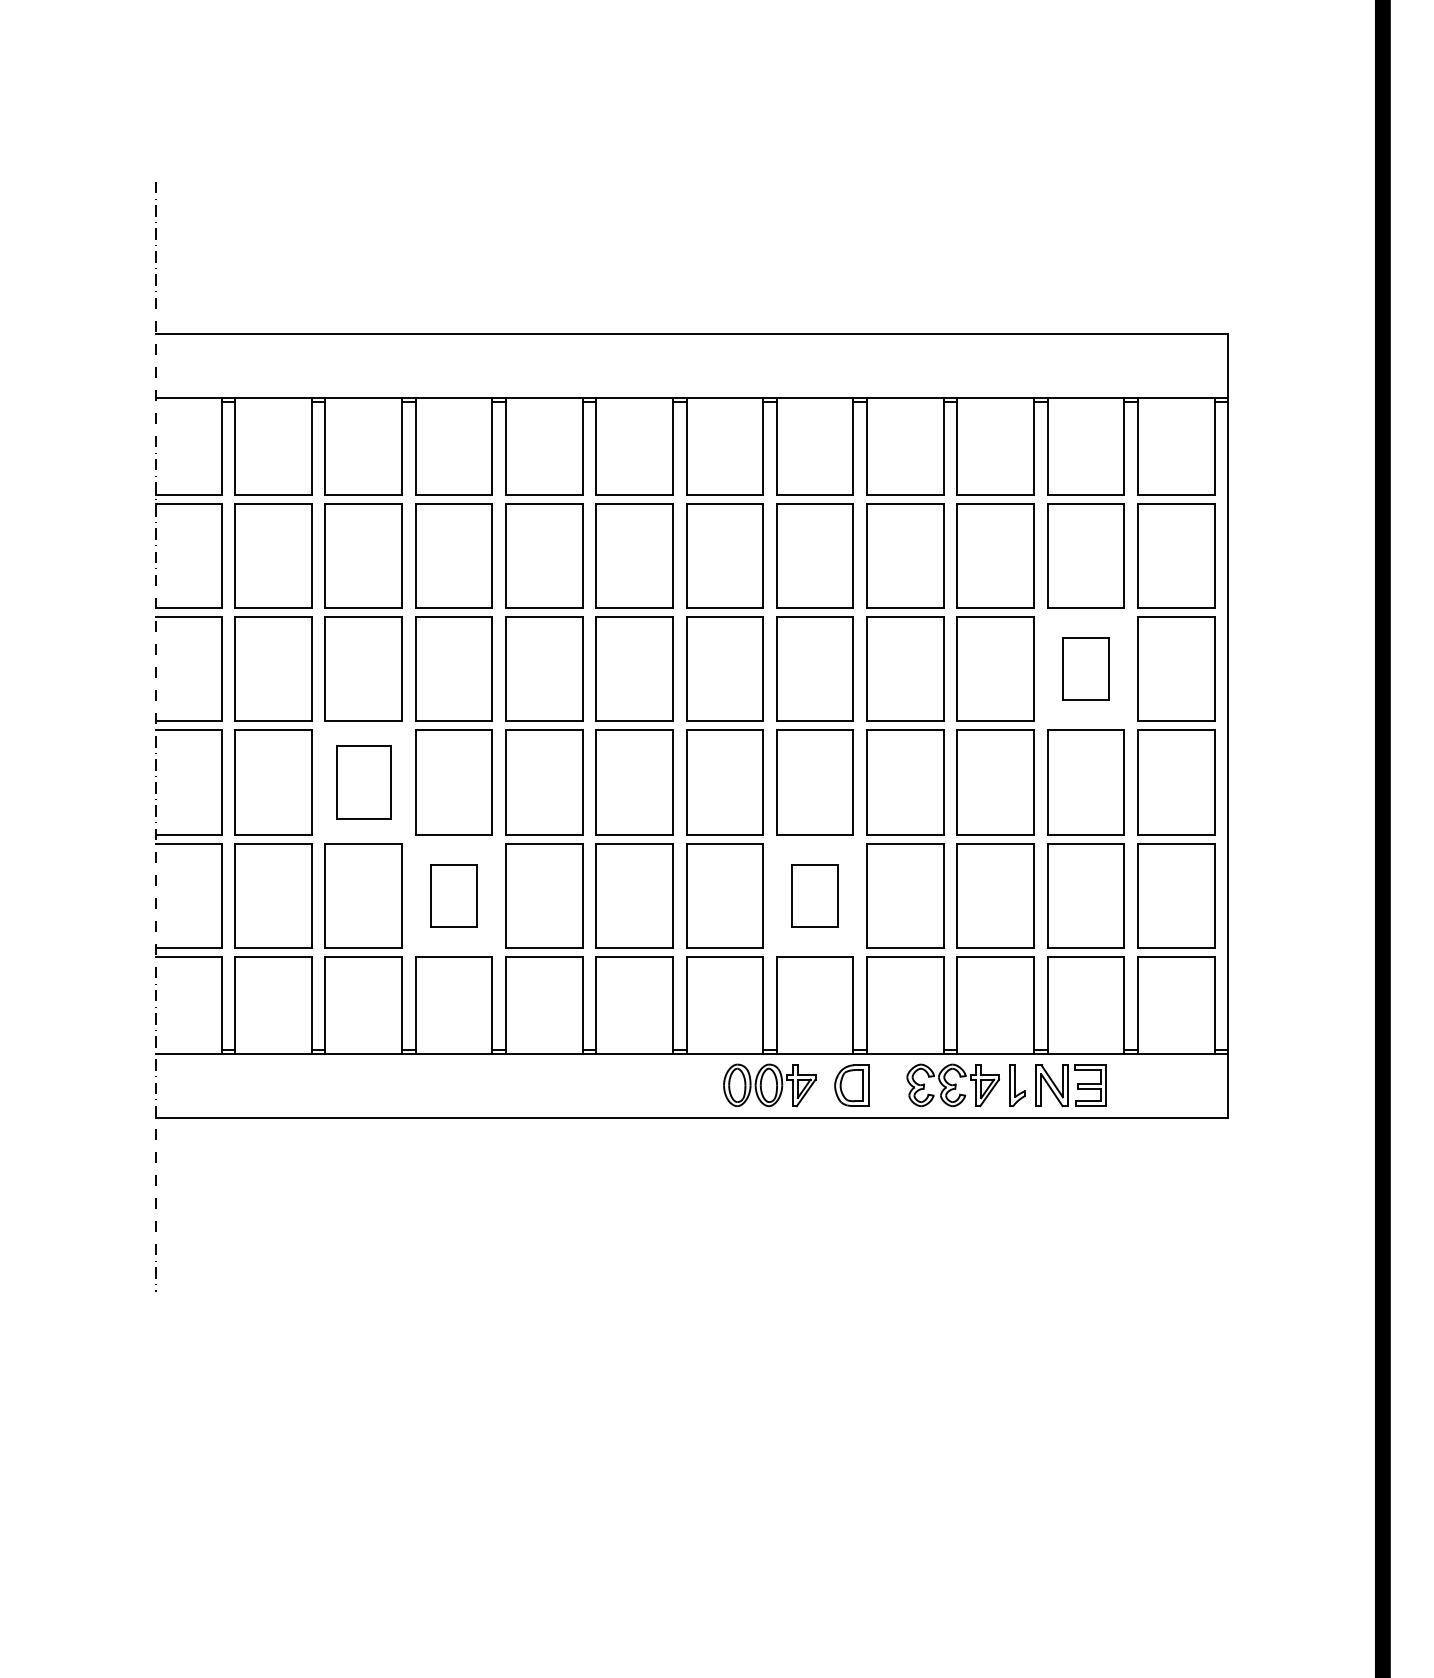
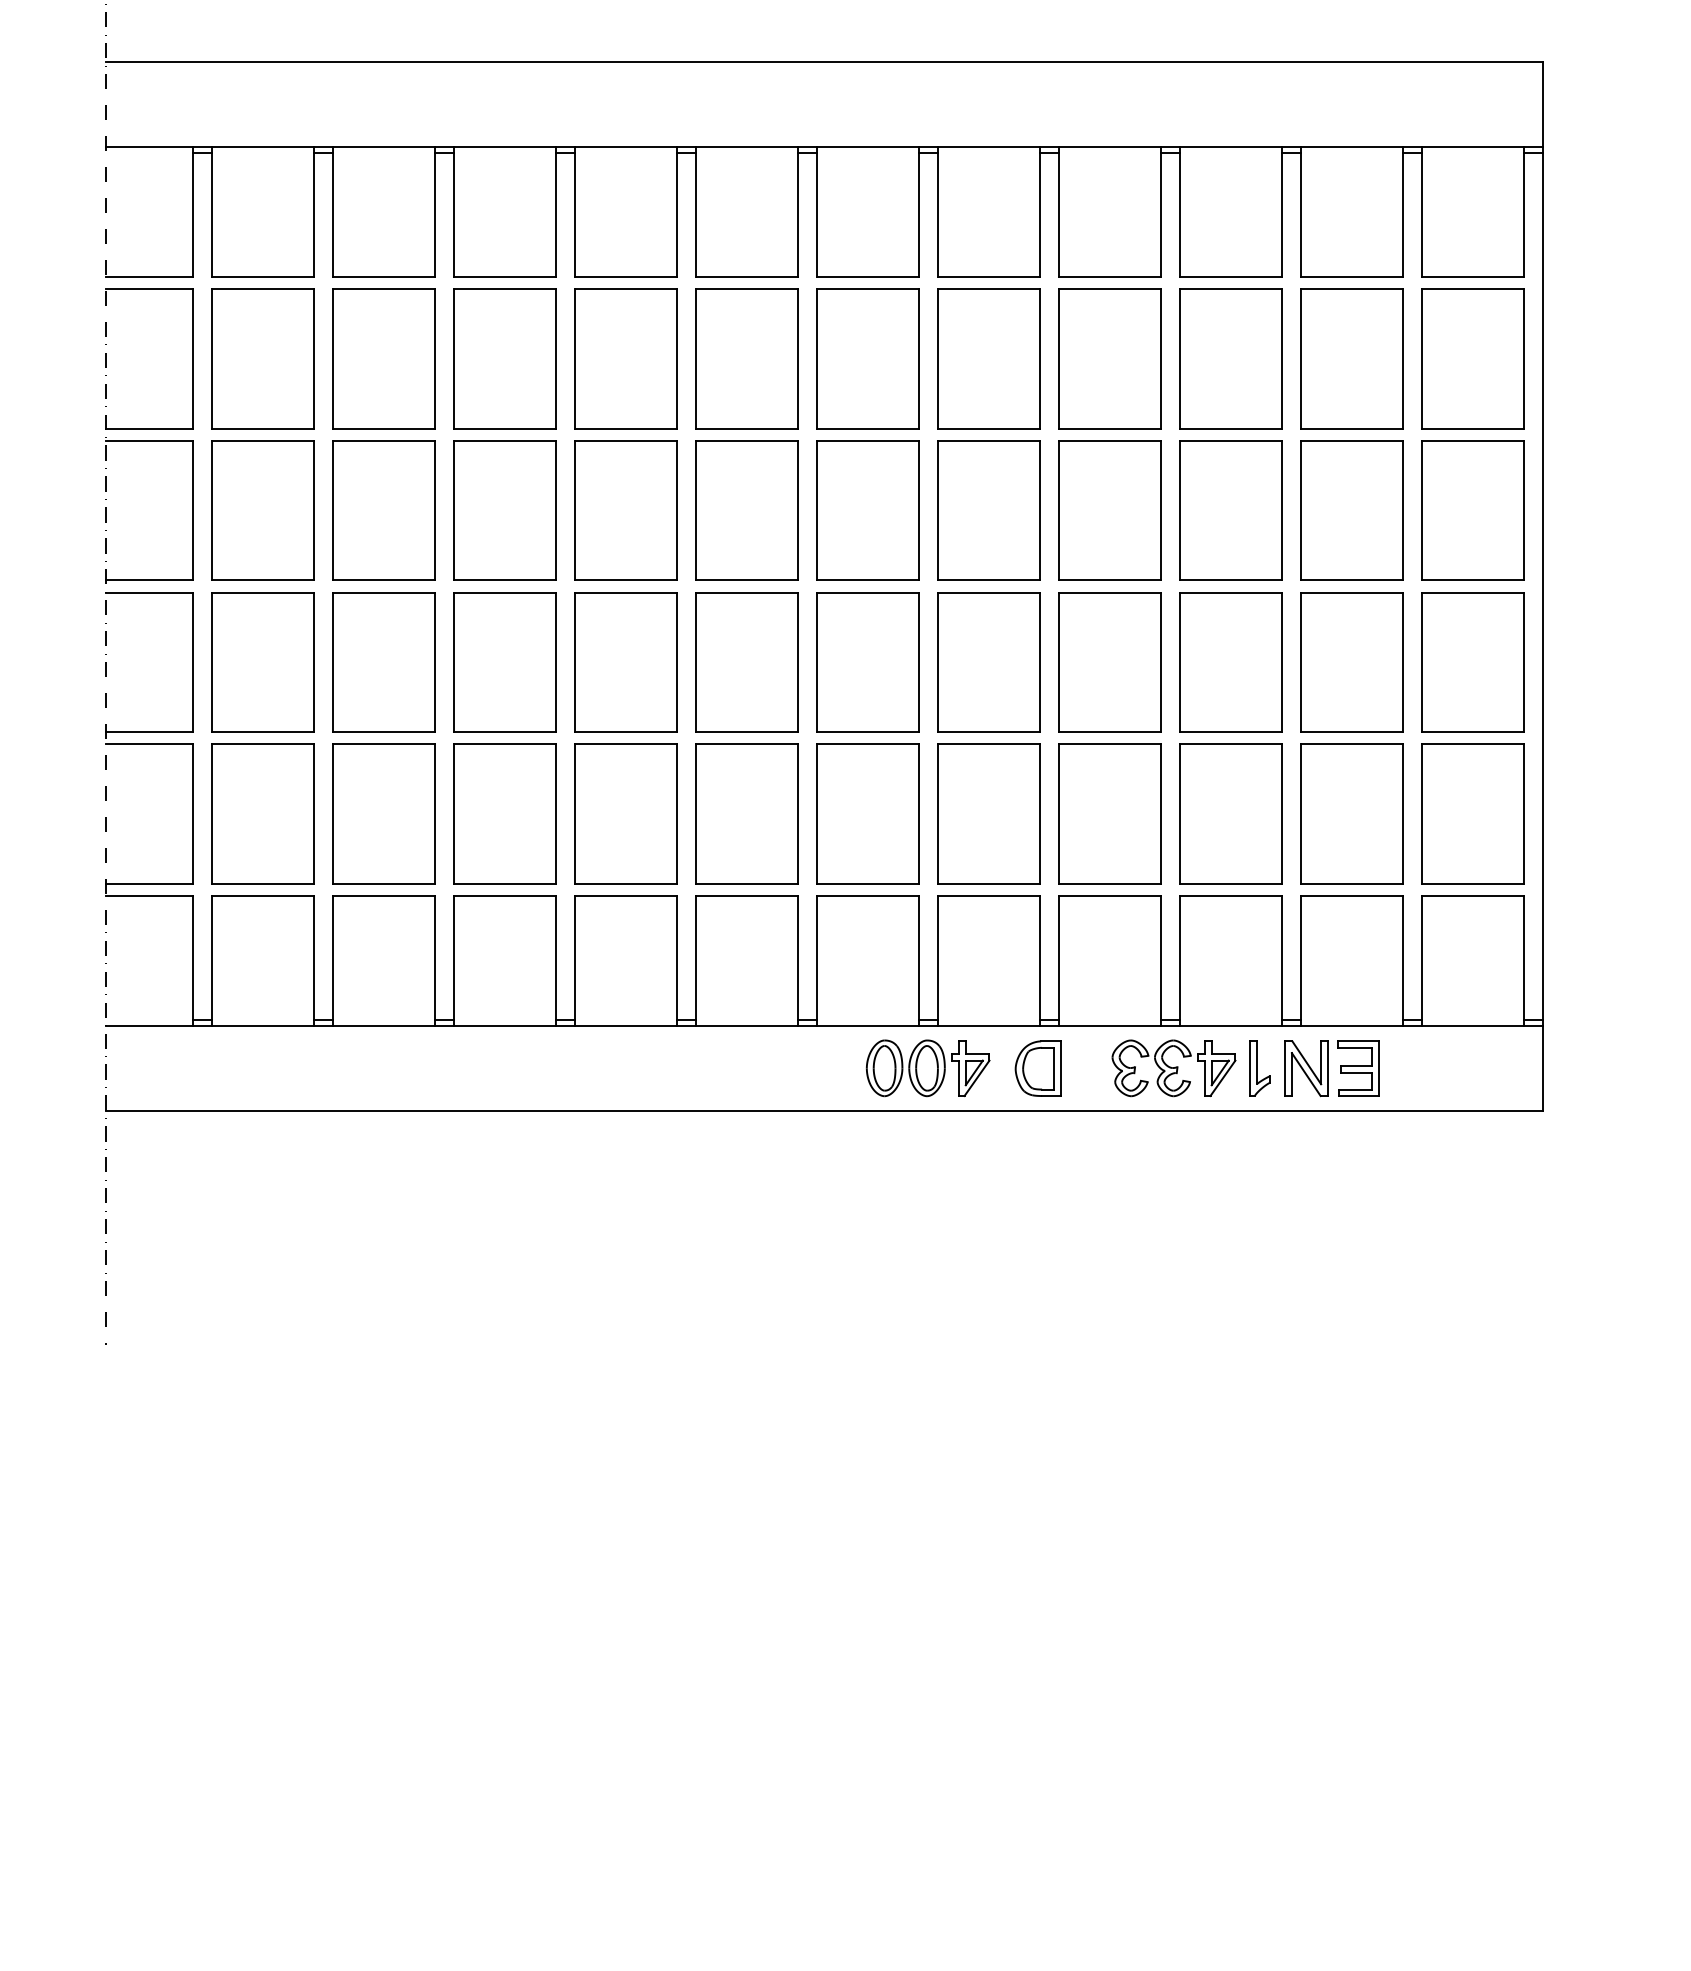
part: (1085, 668) -> (1351, 509), size x1.67
part: (363, 782) -> (383, 662), size x1.43
part: (453, 895) -> (504, 813), size x1.67
part: (814, 895) -> (988, 813), size x1.67

